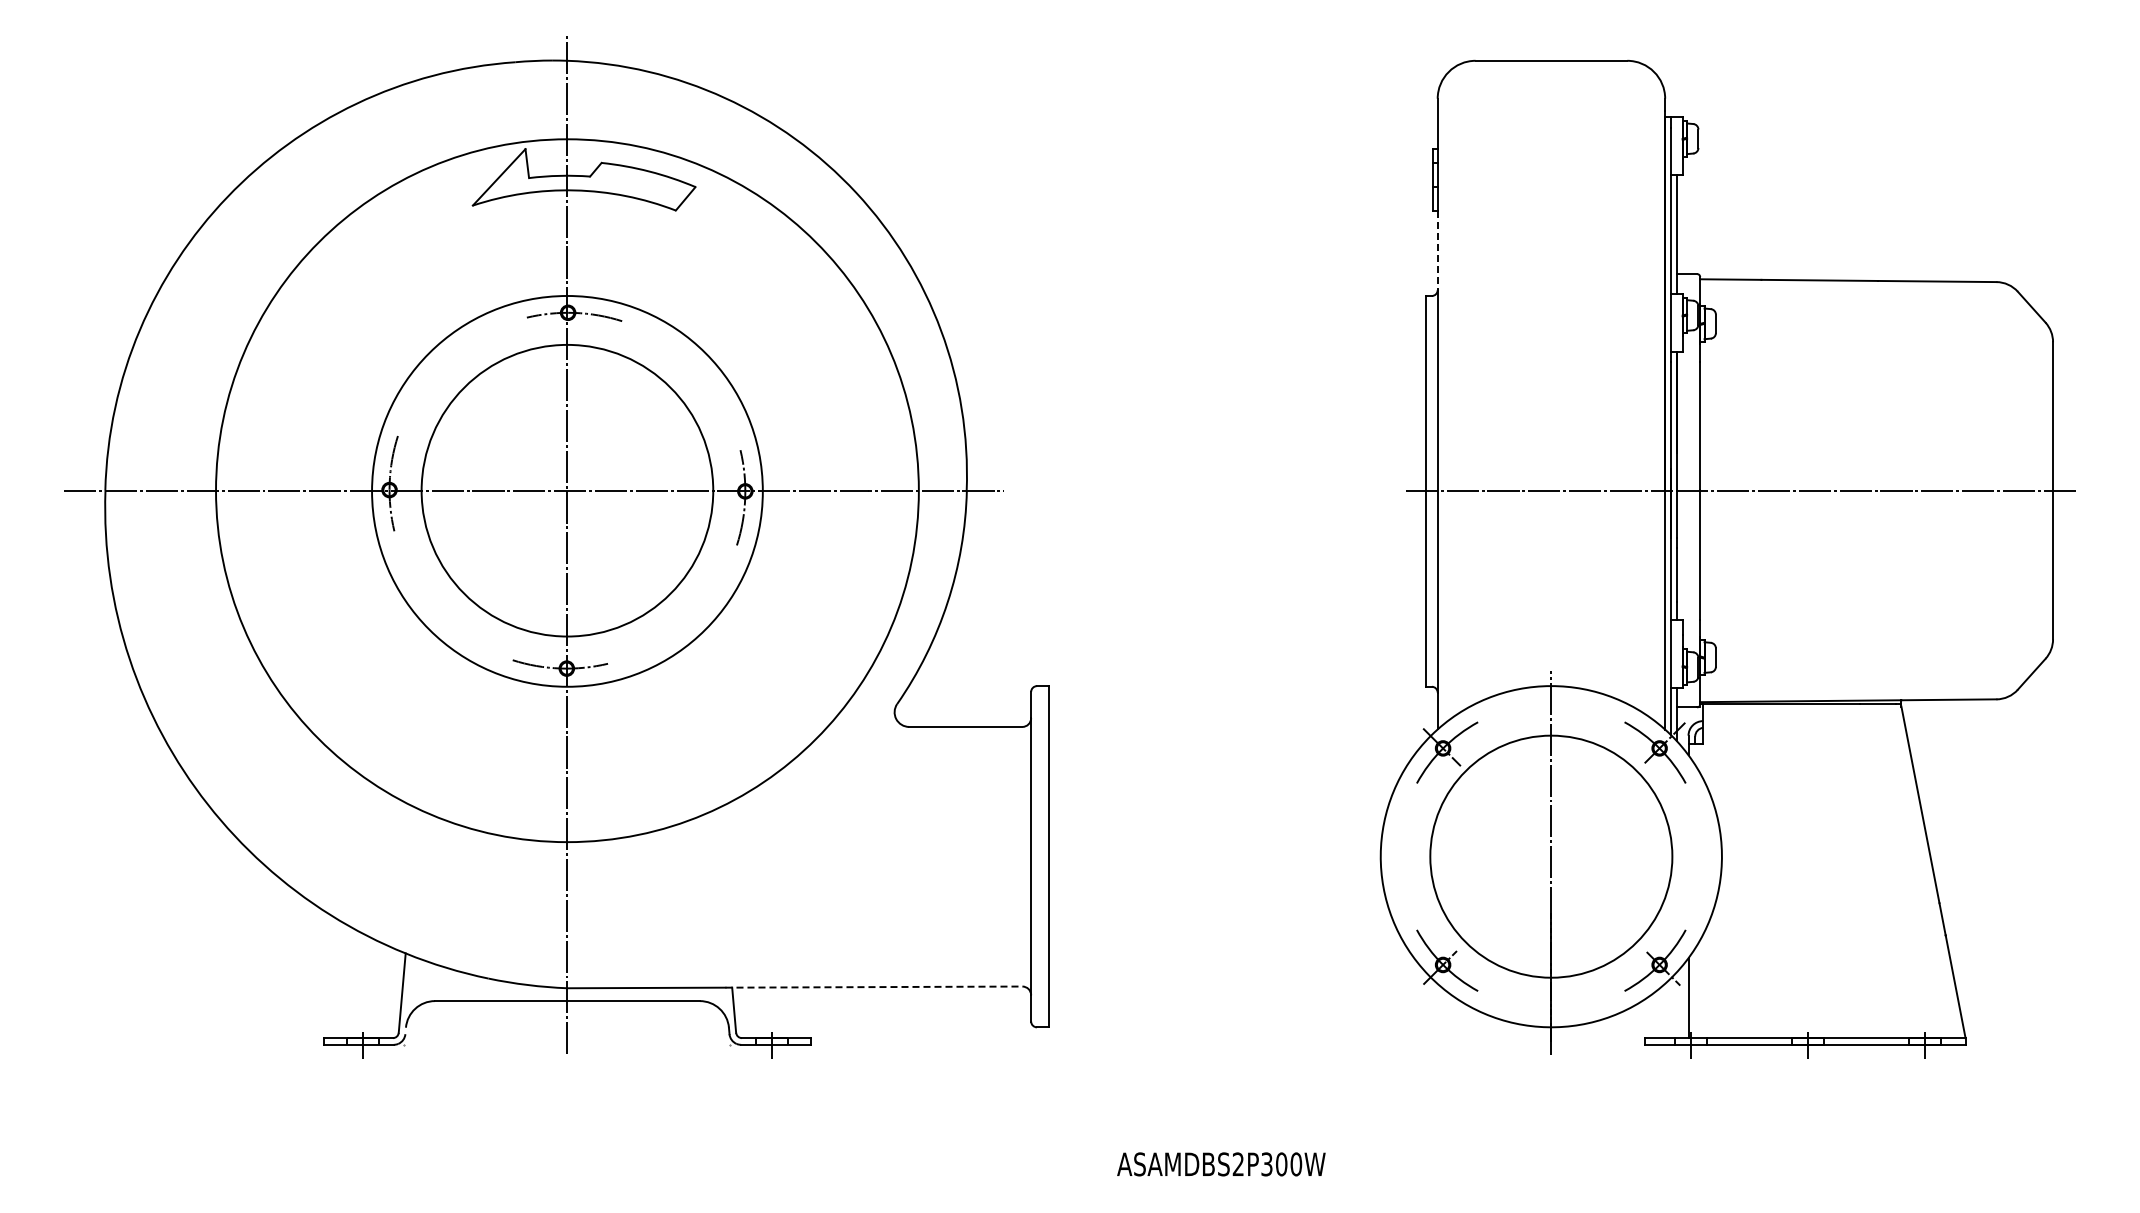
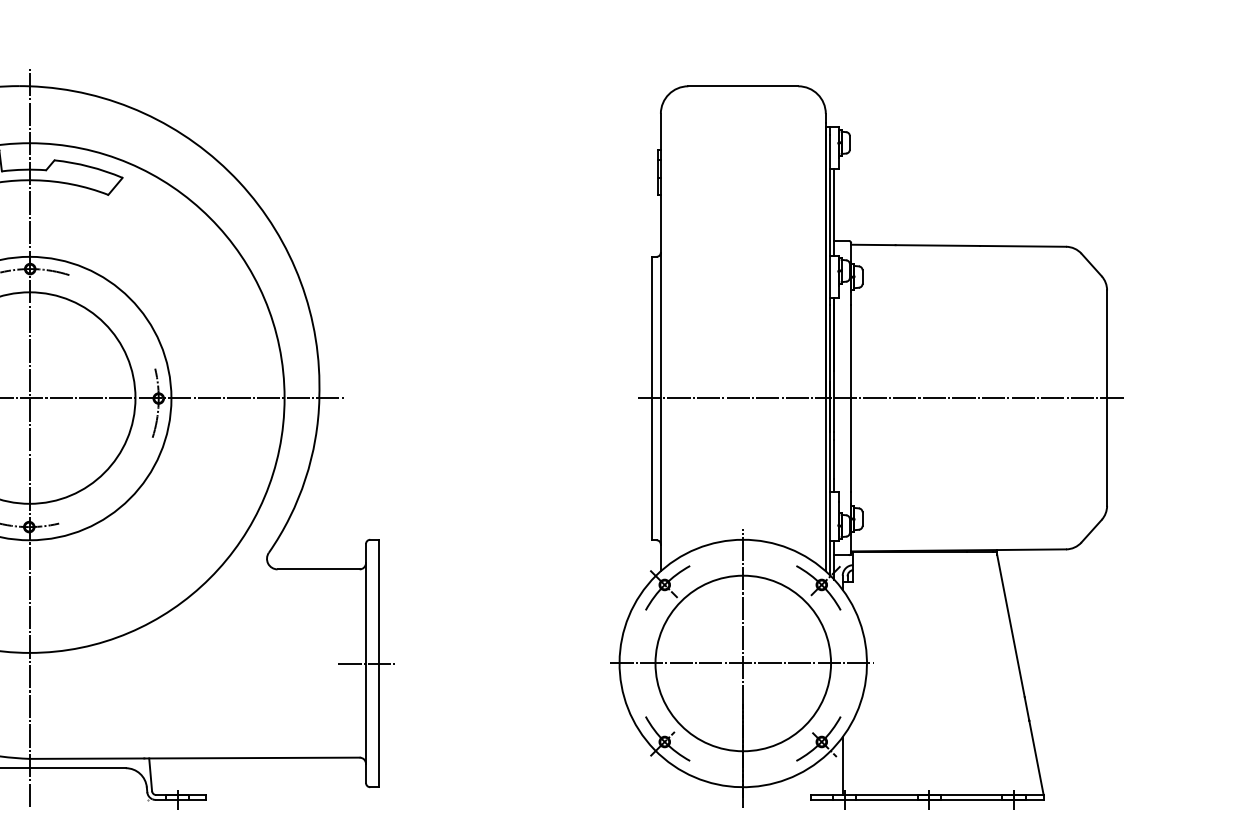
line: (1437, 250) -> (660, 223), dashed -> solid
line: (1034, 856) -> (368, 663), added
line: (1549, 856) -> (741, 663), added
line: (874, 987) -> (252, 758), dashed -> solid

